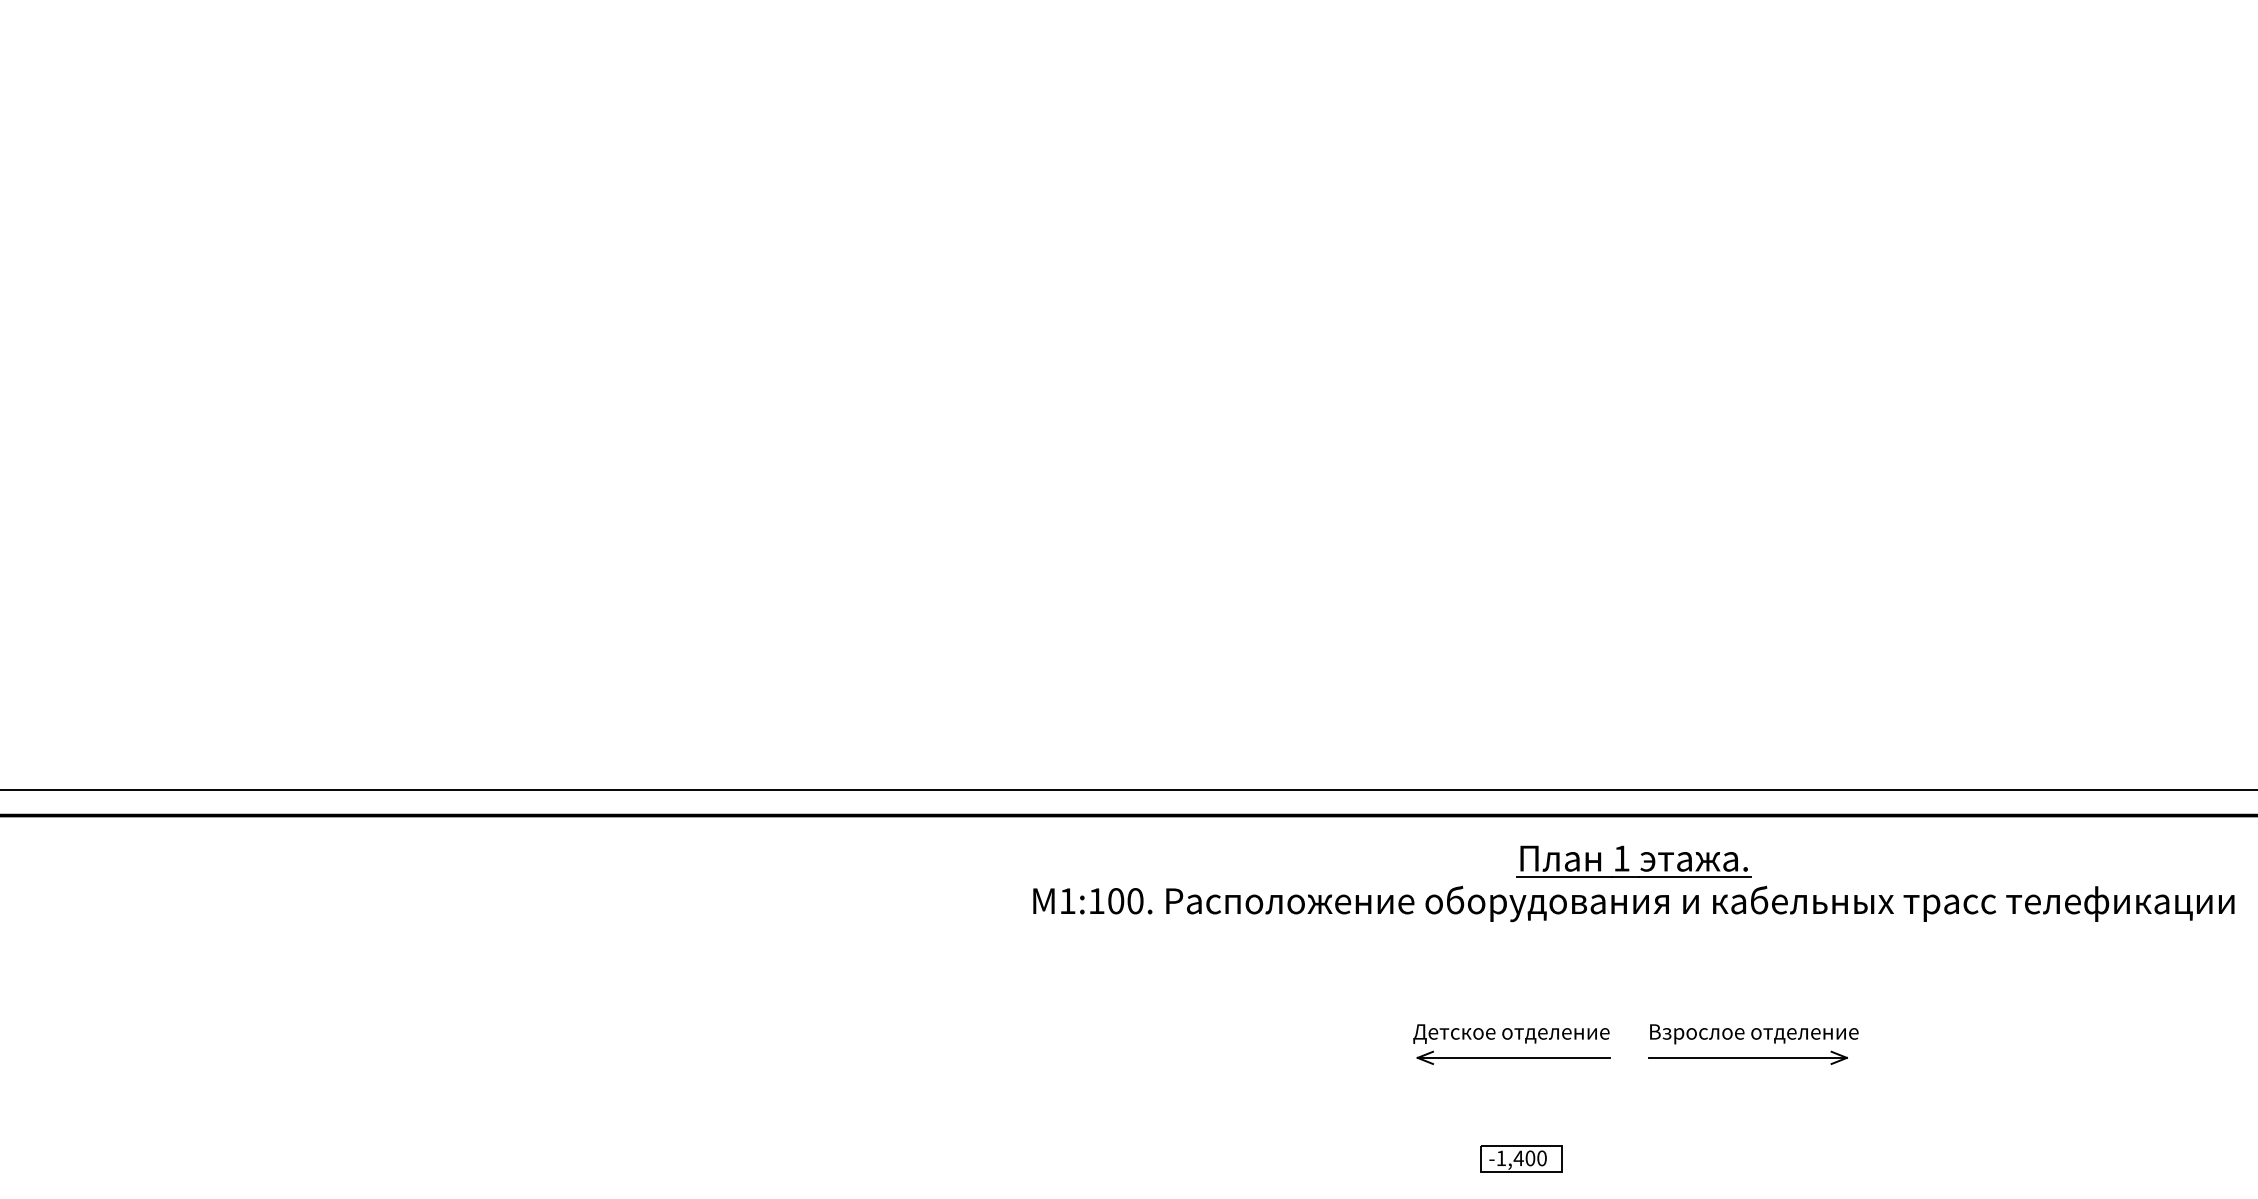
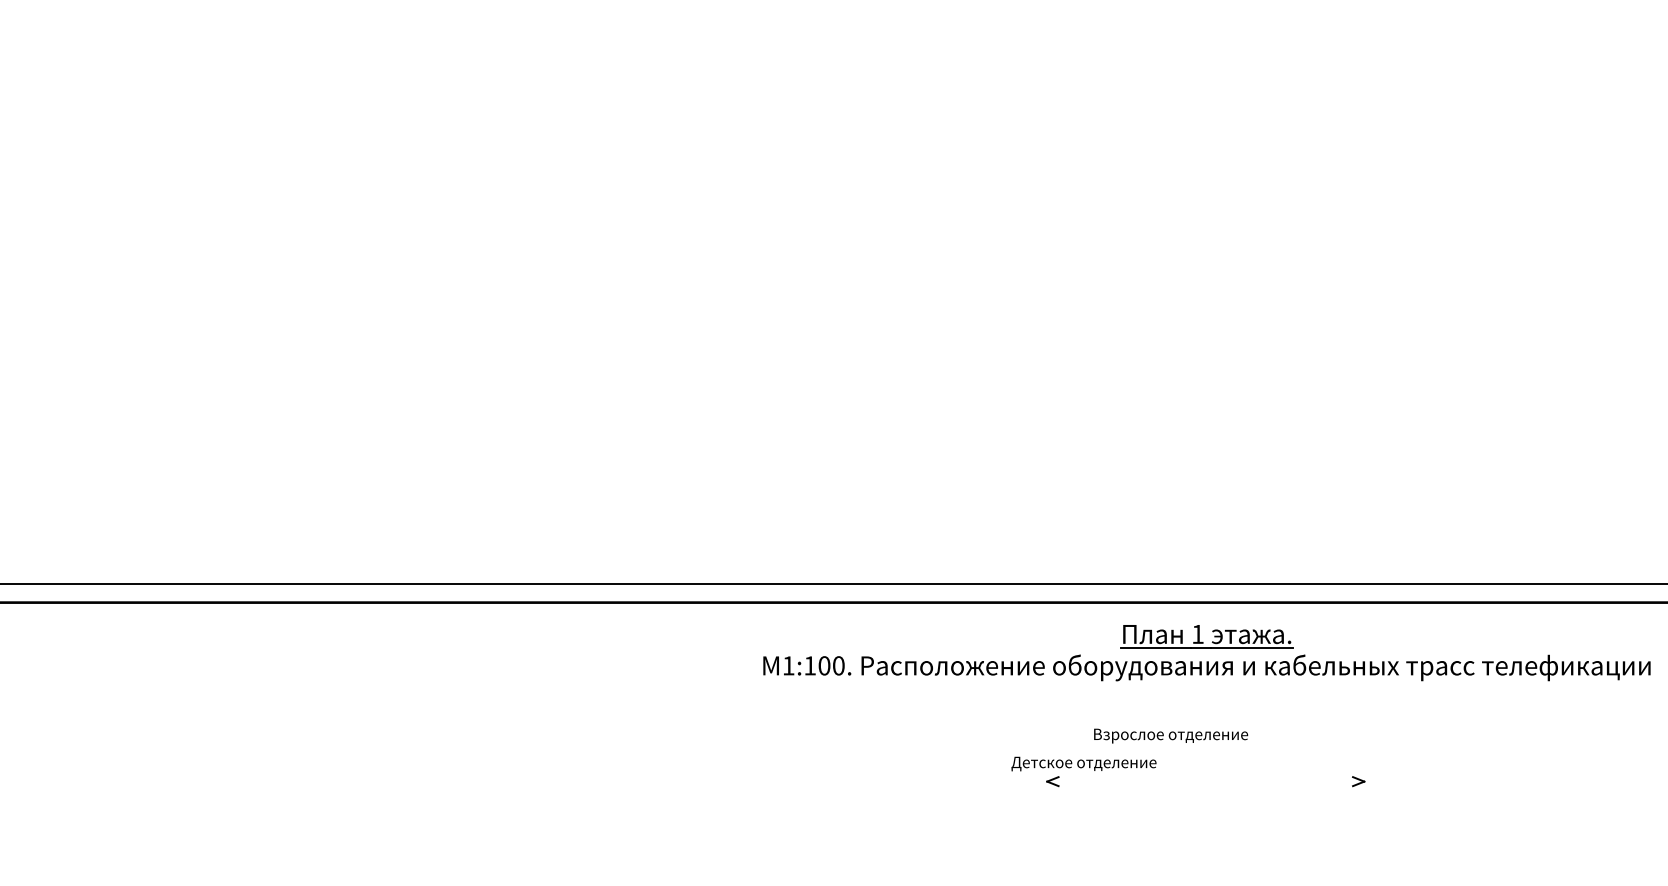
text: (1511, 1033) -> (1084, 763), moved
text: (1754, 1034) -> (1171, 736), moved
line: (1514, 1057) -> (1118, 781), removed
line: (1746, 1057) -> (1290, 781), removed
part: (1521, 1158) -> (1123, 855), removed

